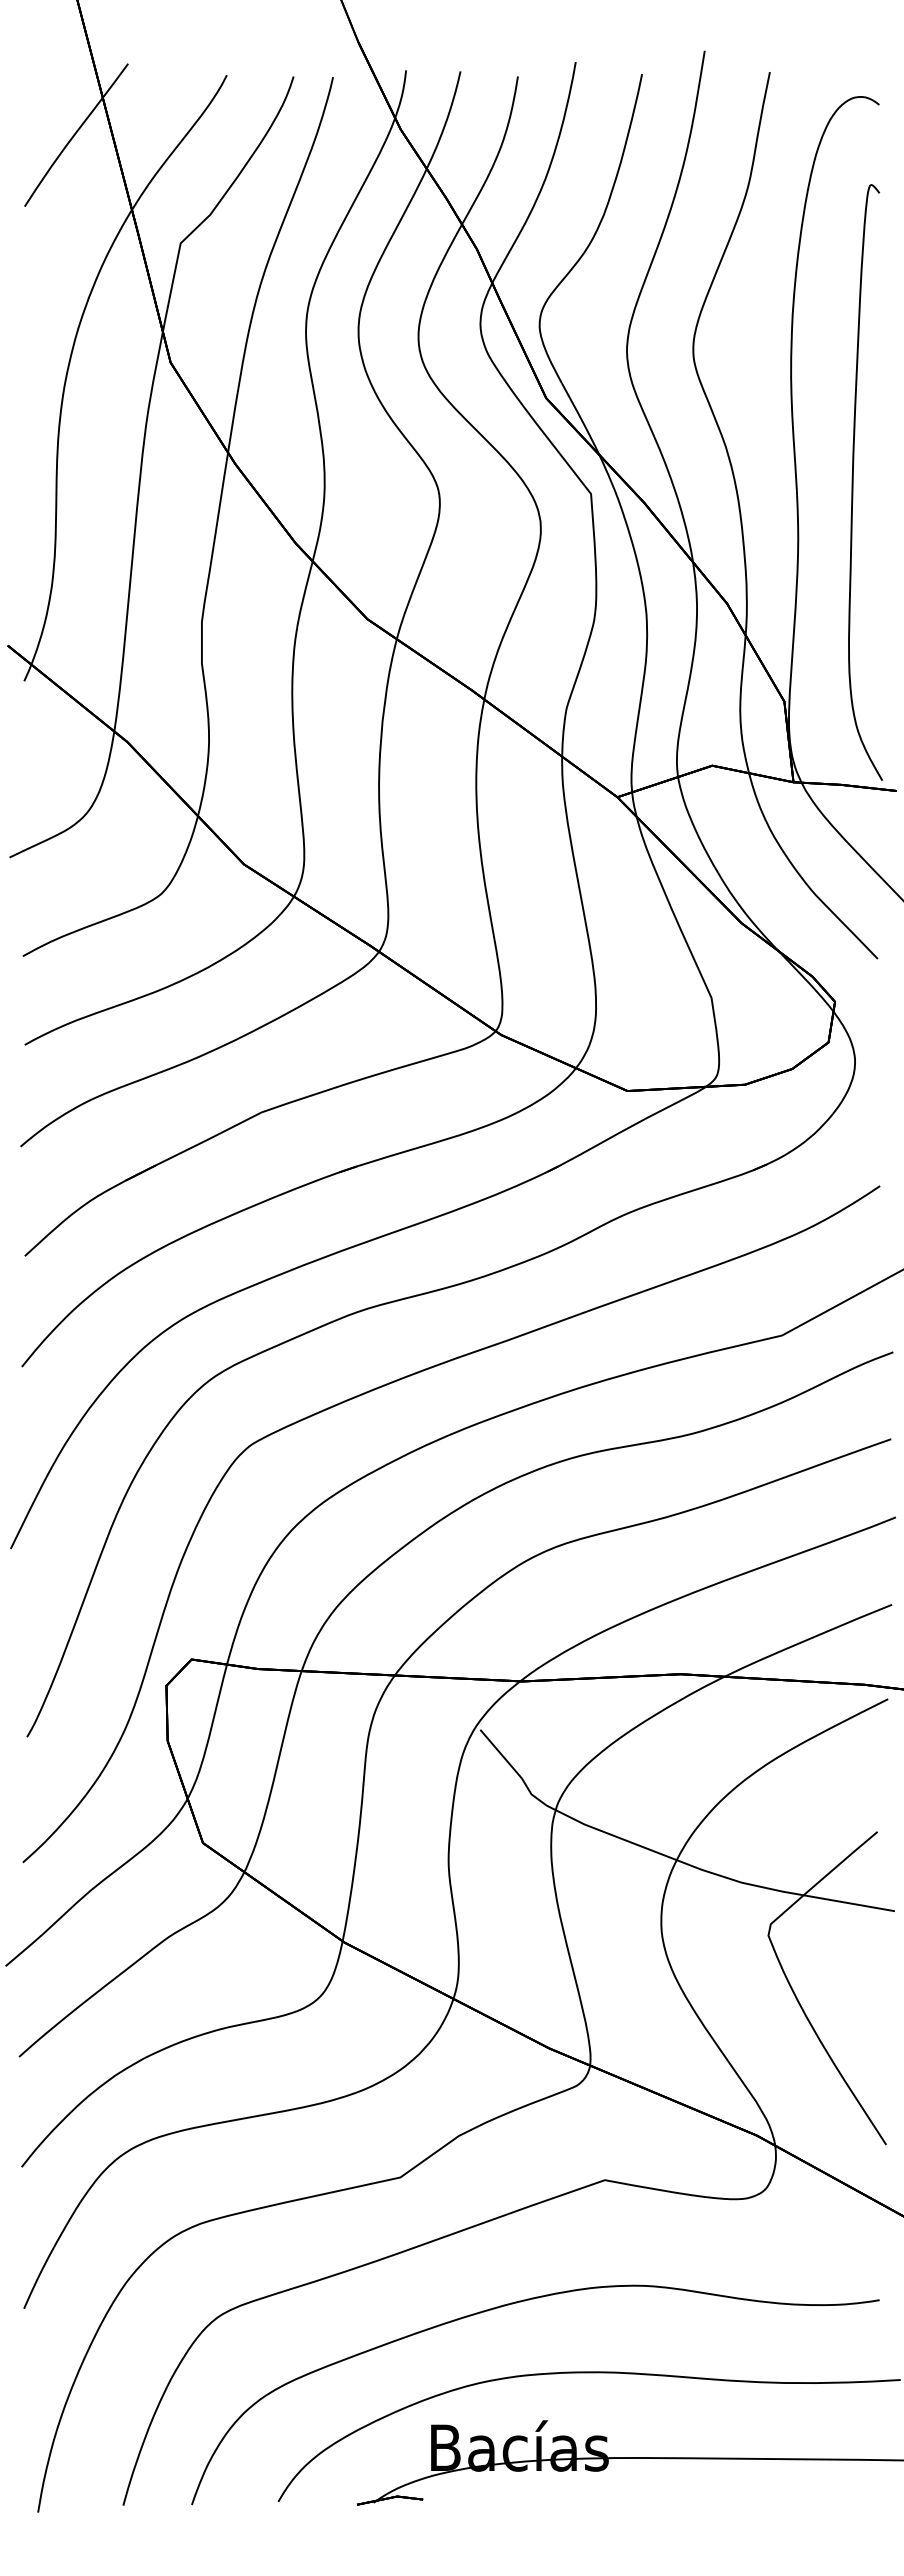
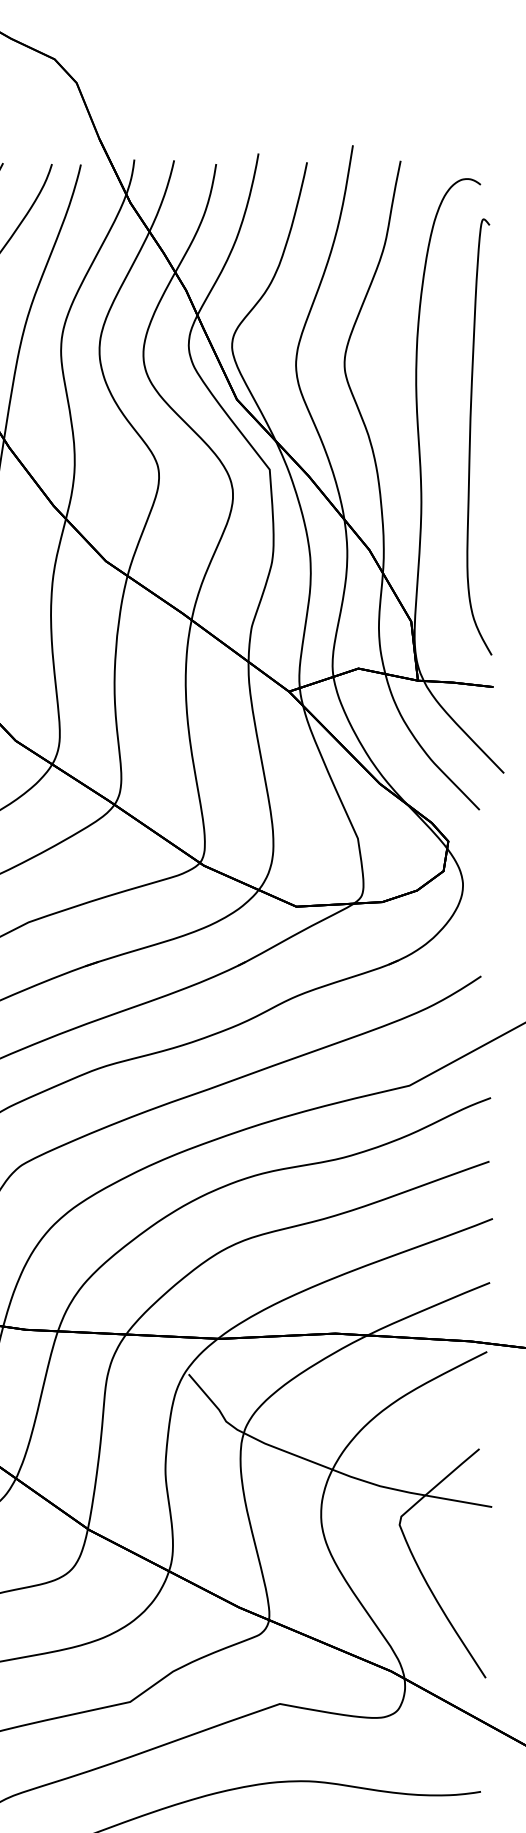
curve: (853, 482) -> (470, 437), moved

